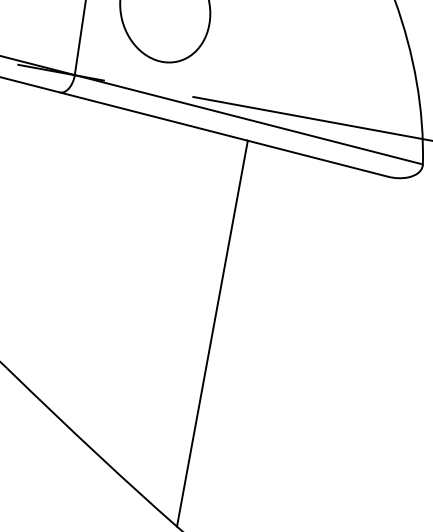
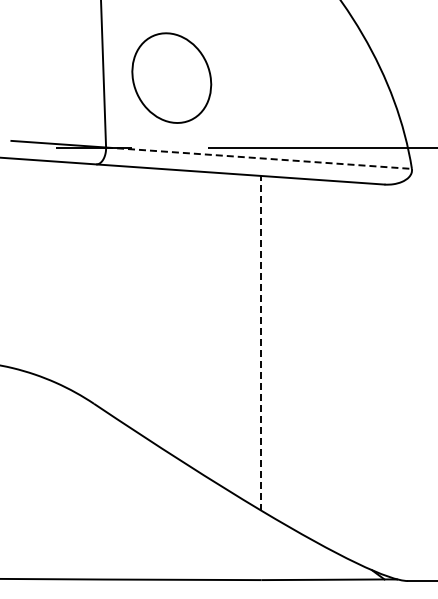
line: (249, 120) -> (259, 158), solid -> dashed
line: (212, 332) -> (261, 342), solid -> dashed

